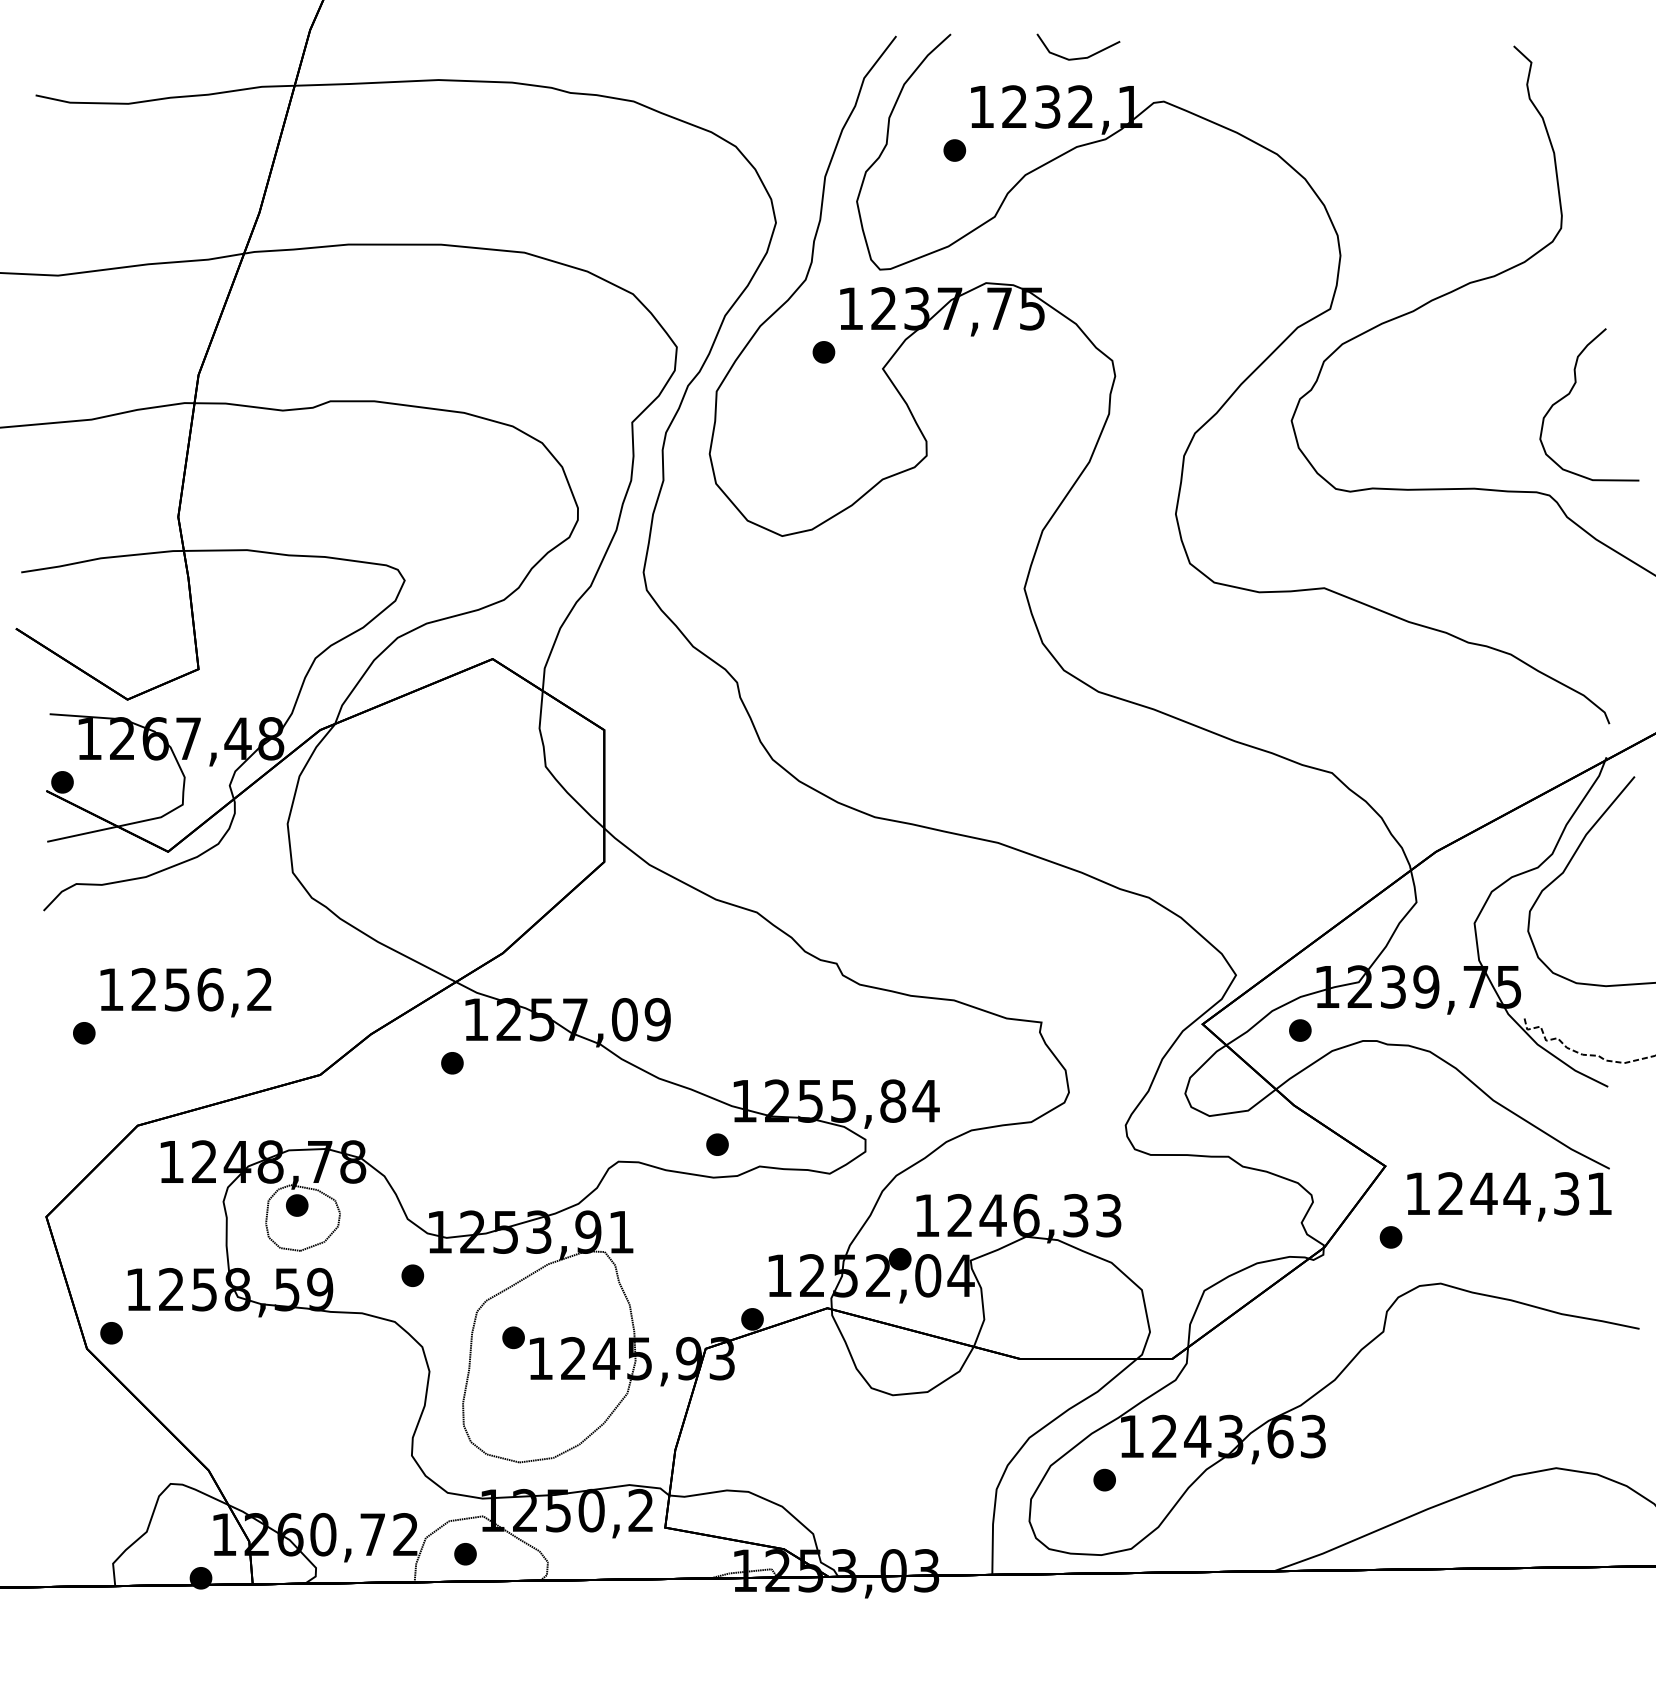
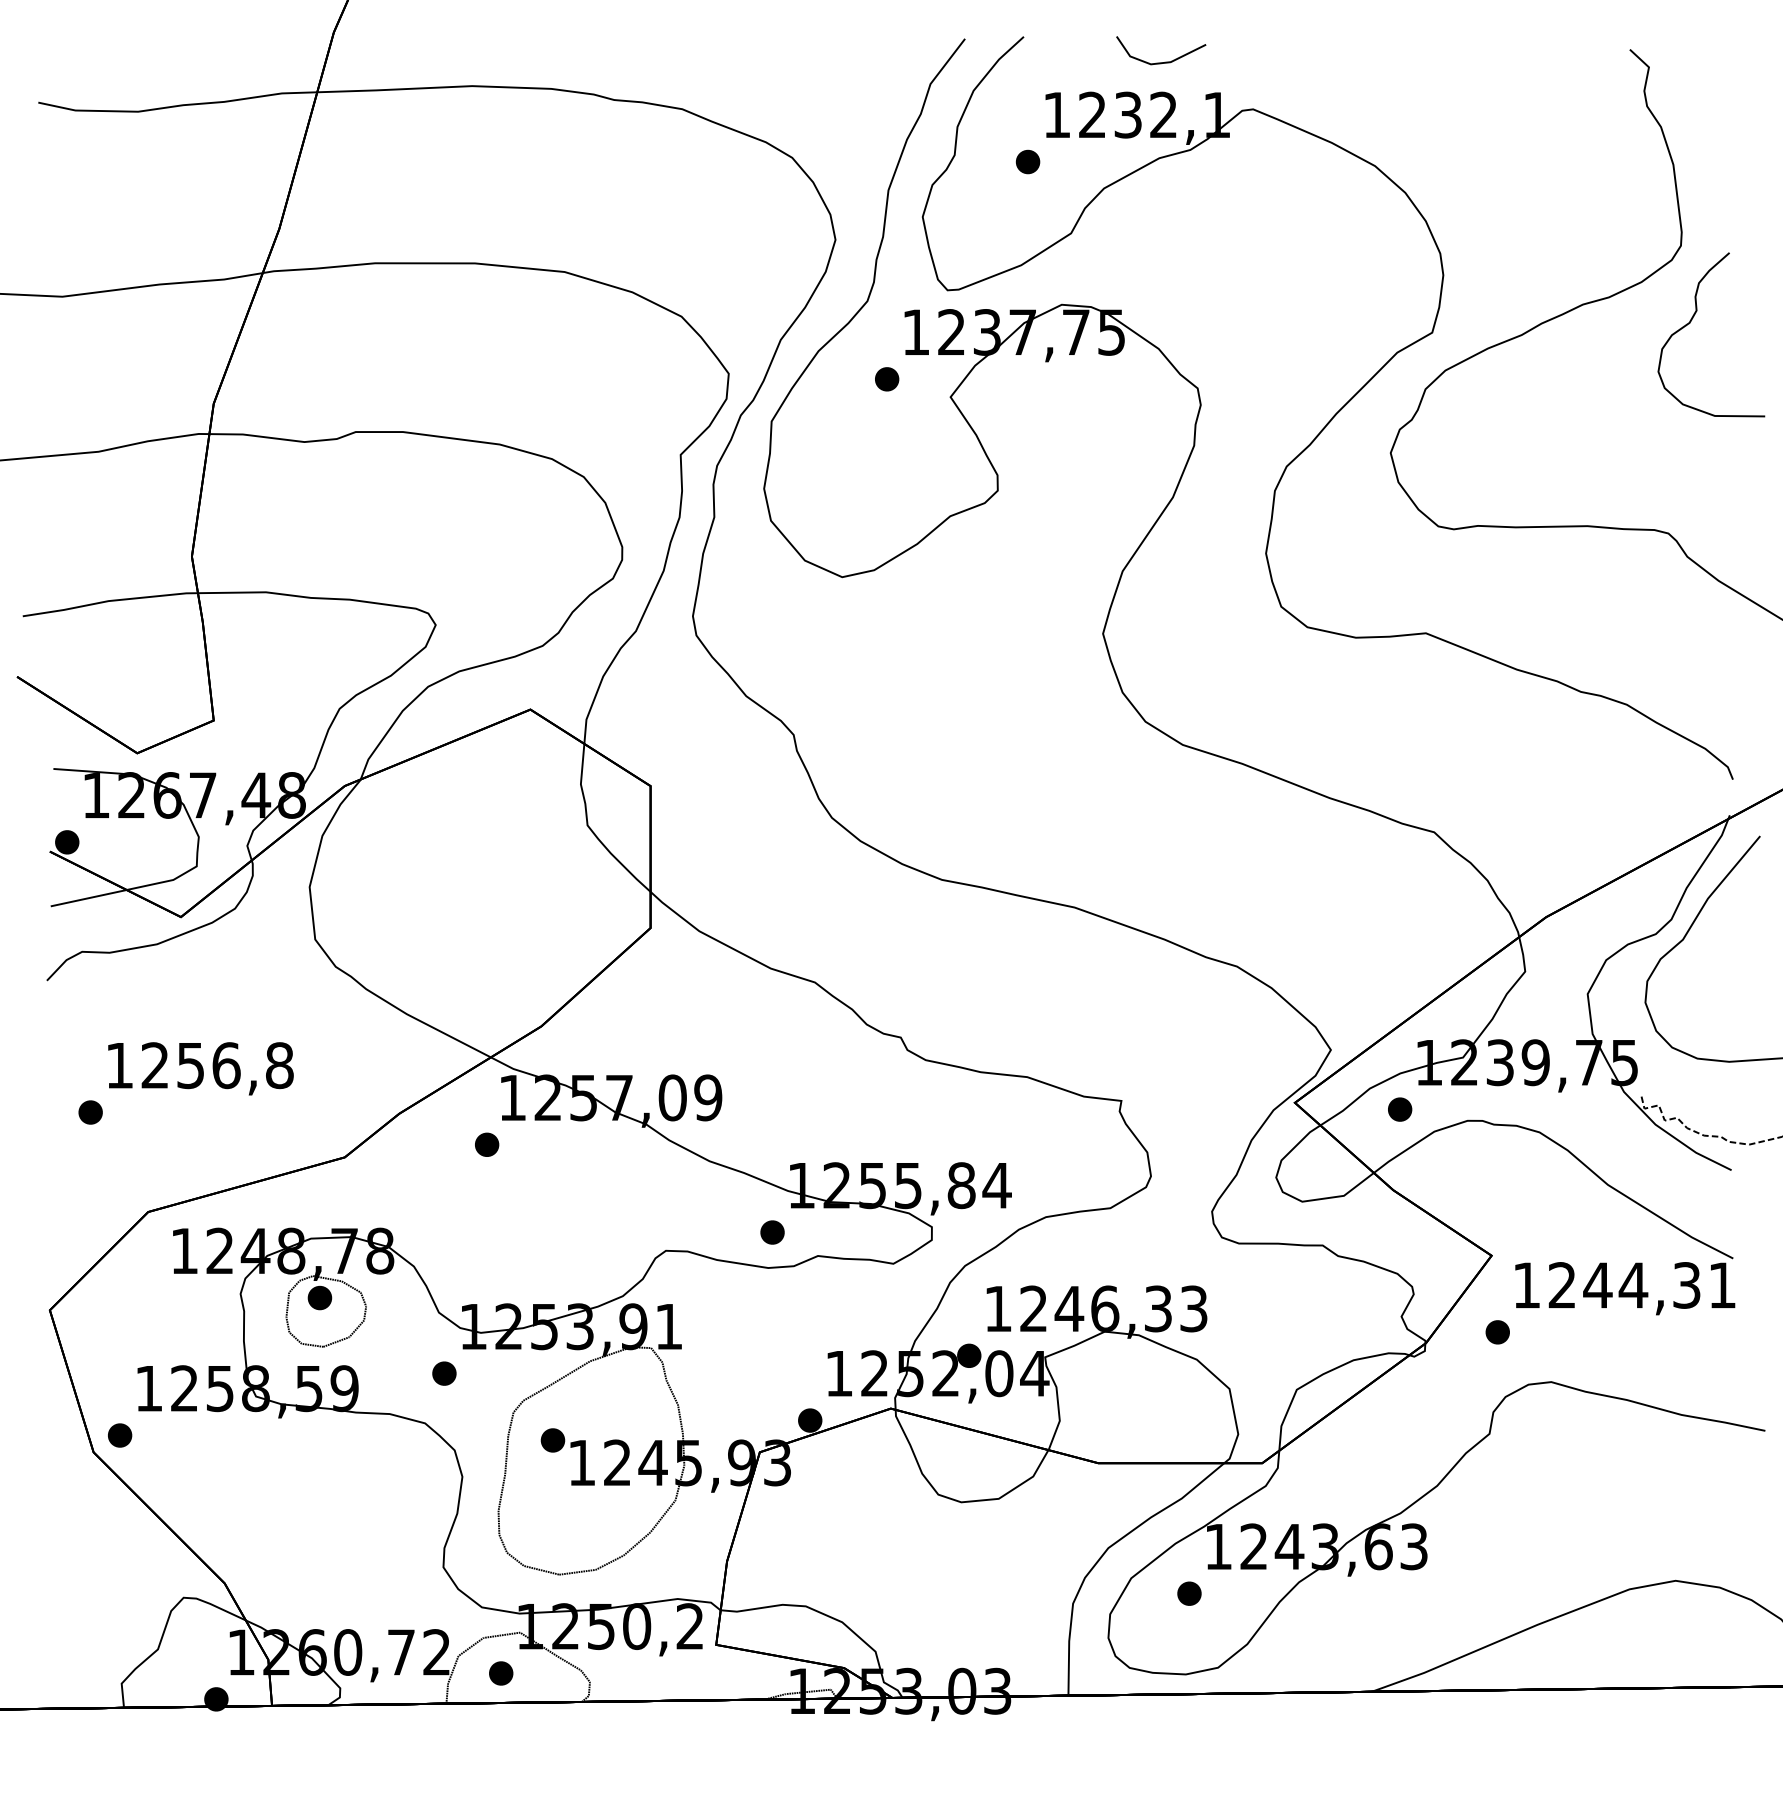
part: (1570, 394) -> (1690, 323), moved
text: (259, 989) -> (279, 1065), 1256,2 -> 1256,8

